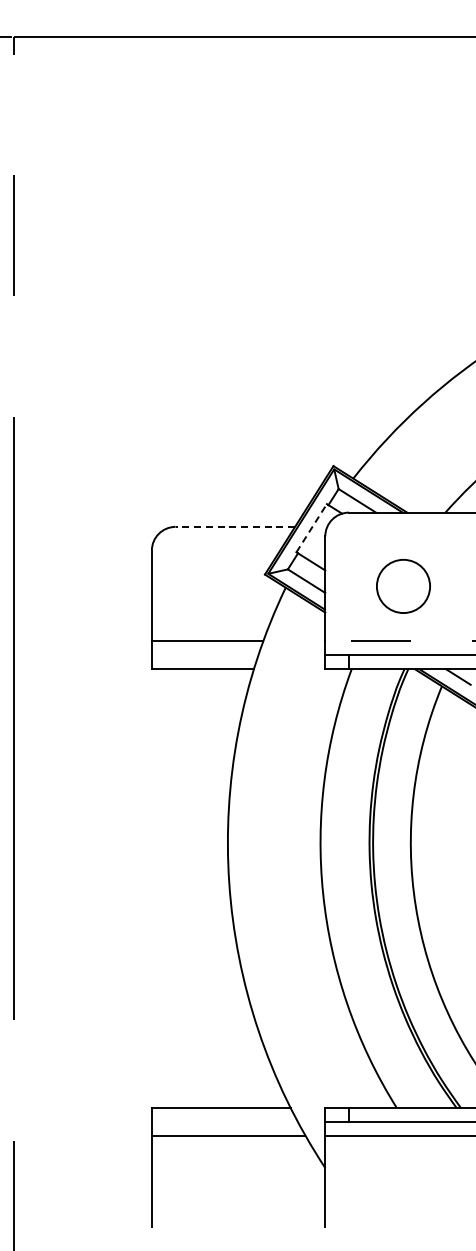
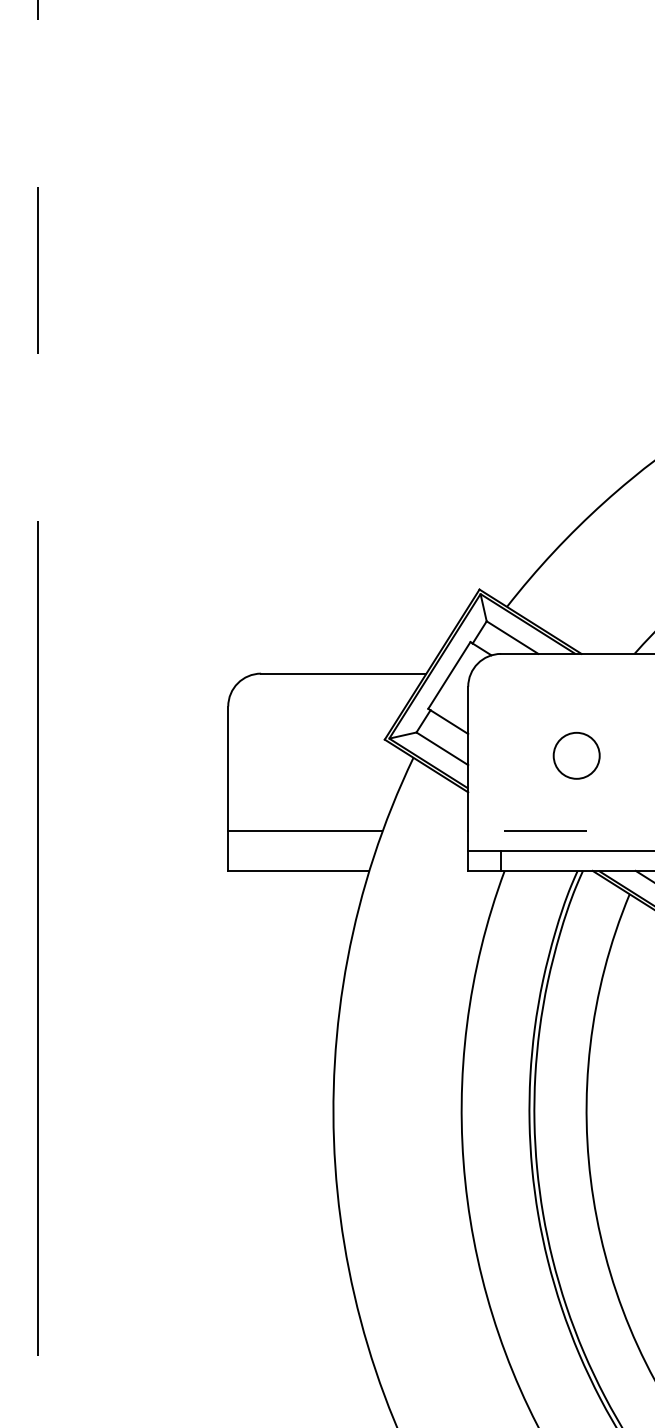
line: (235, 526) -> (343, 673), dashed -> solid
line: (311, 528) -> (449, 675), dashed -> solid
circle: (403, 585) -> (576, 754), size x0.62

